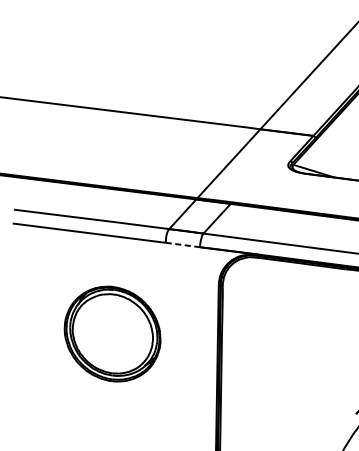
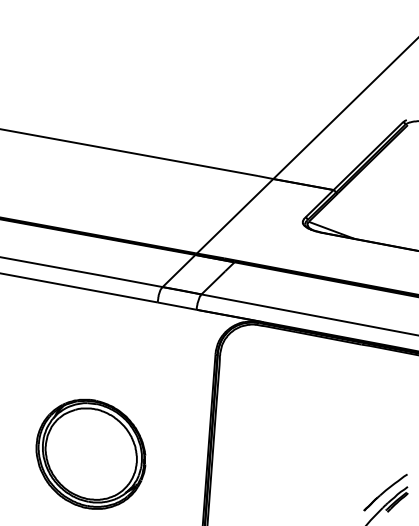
line: (183, 245) -> (177, 306), dashed -> solid
part: (112, 333) -> (90, 453), moved

